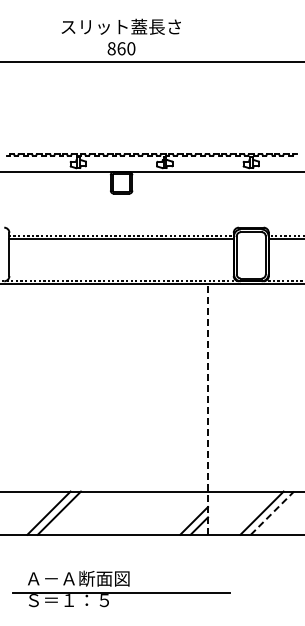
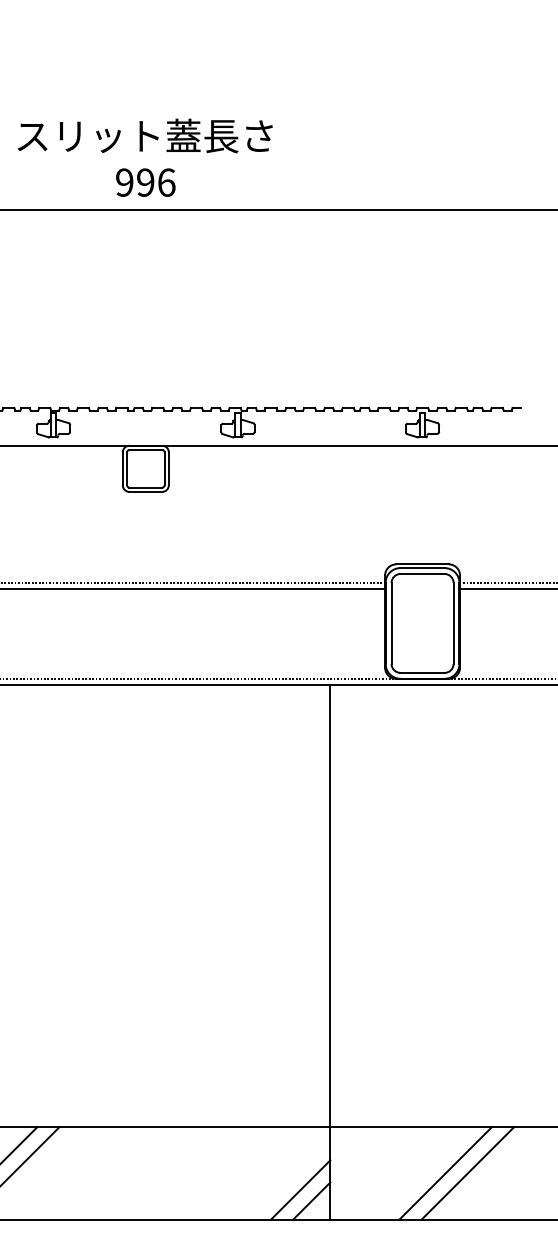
text: (121, 48) -> (145, 182), 860 -> 996
line: (208, 408) -> (331, 950), dashed -> solid
line: (272, 513) -> (467, 1174), dashed -> solid

